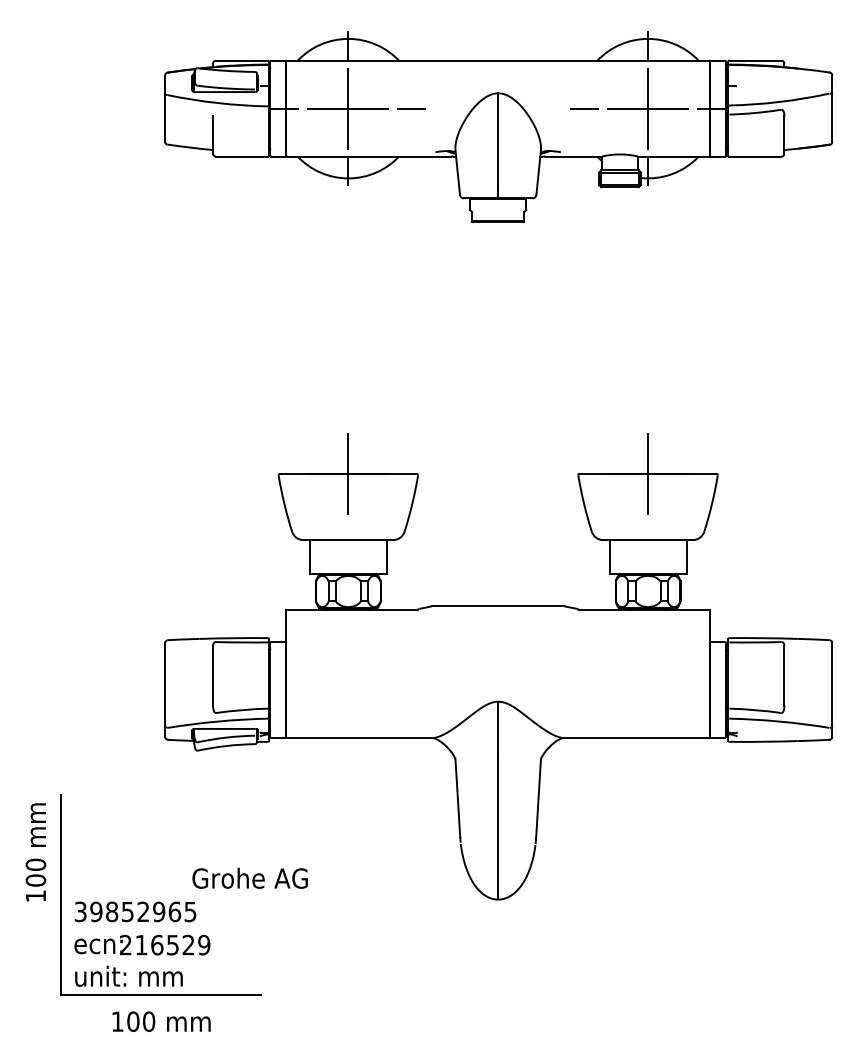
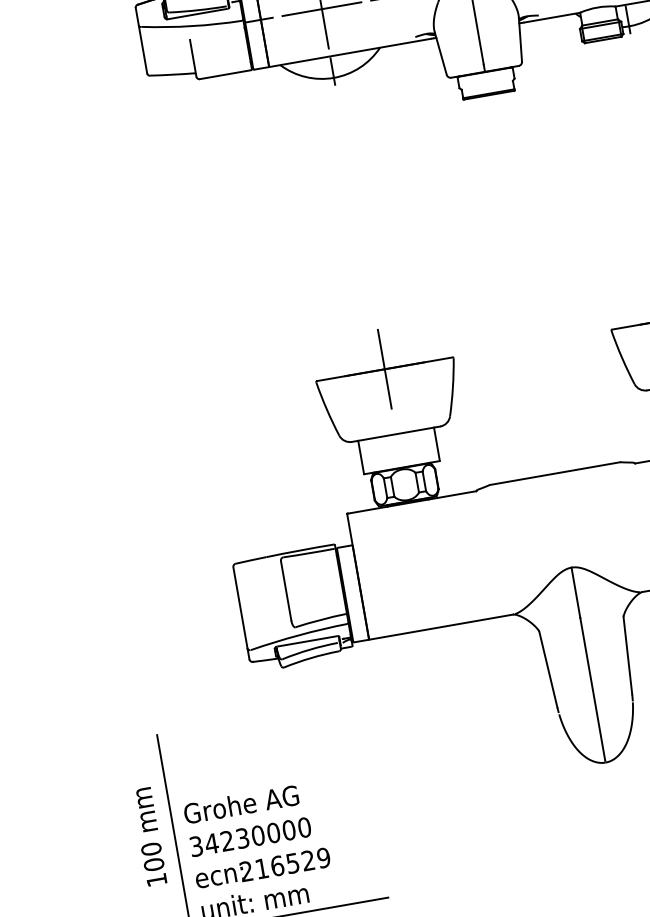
text: (35, 852) -> (148, 837), moved
text: (249, 877) -> (240, 803), moved
text: (142, 911) -> (257, 835), 39852965 -> 34230000

